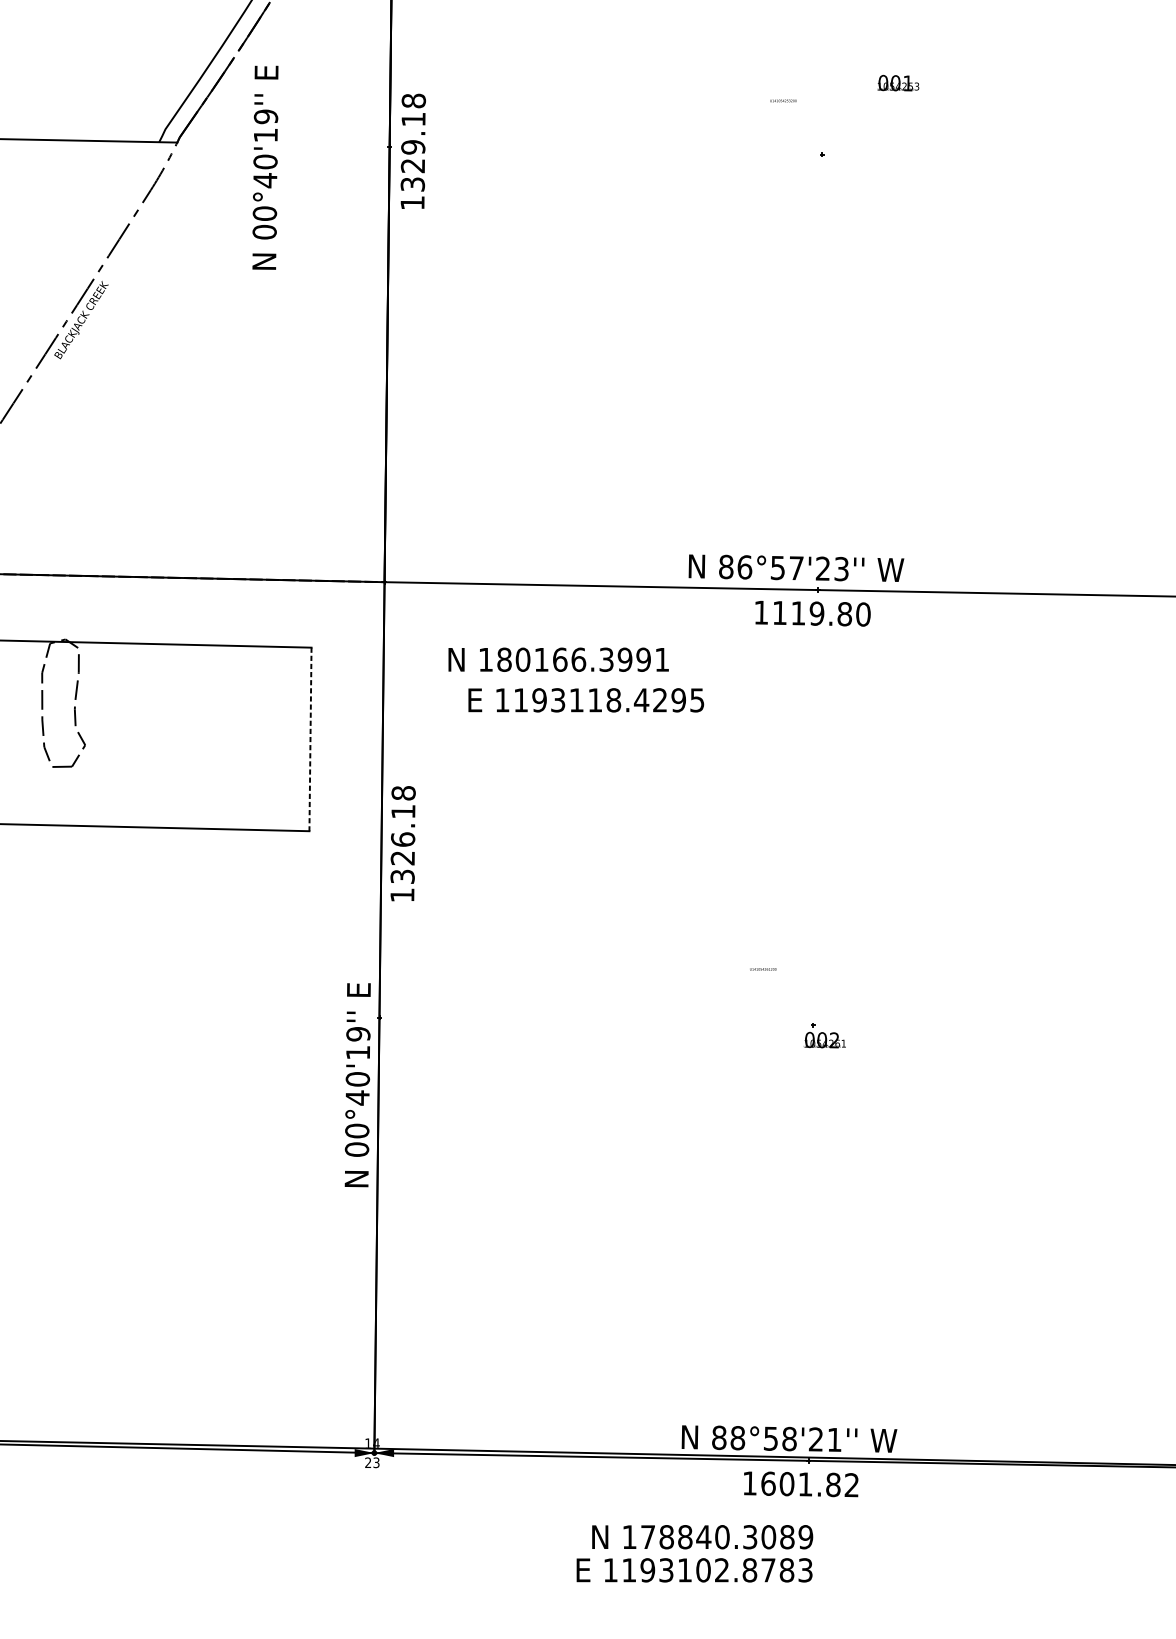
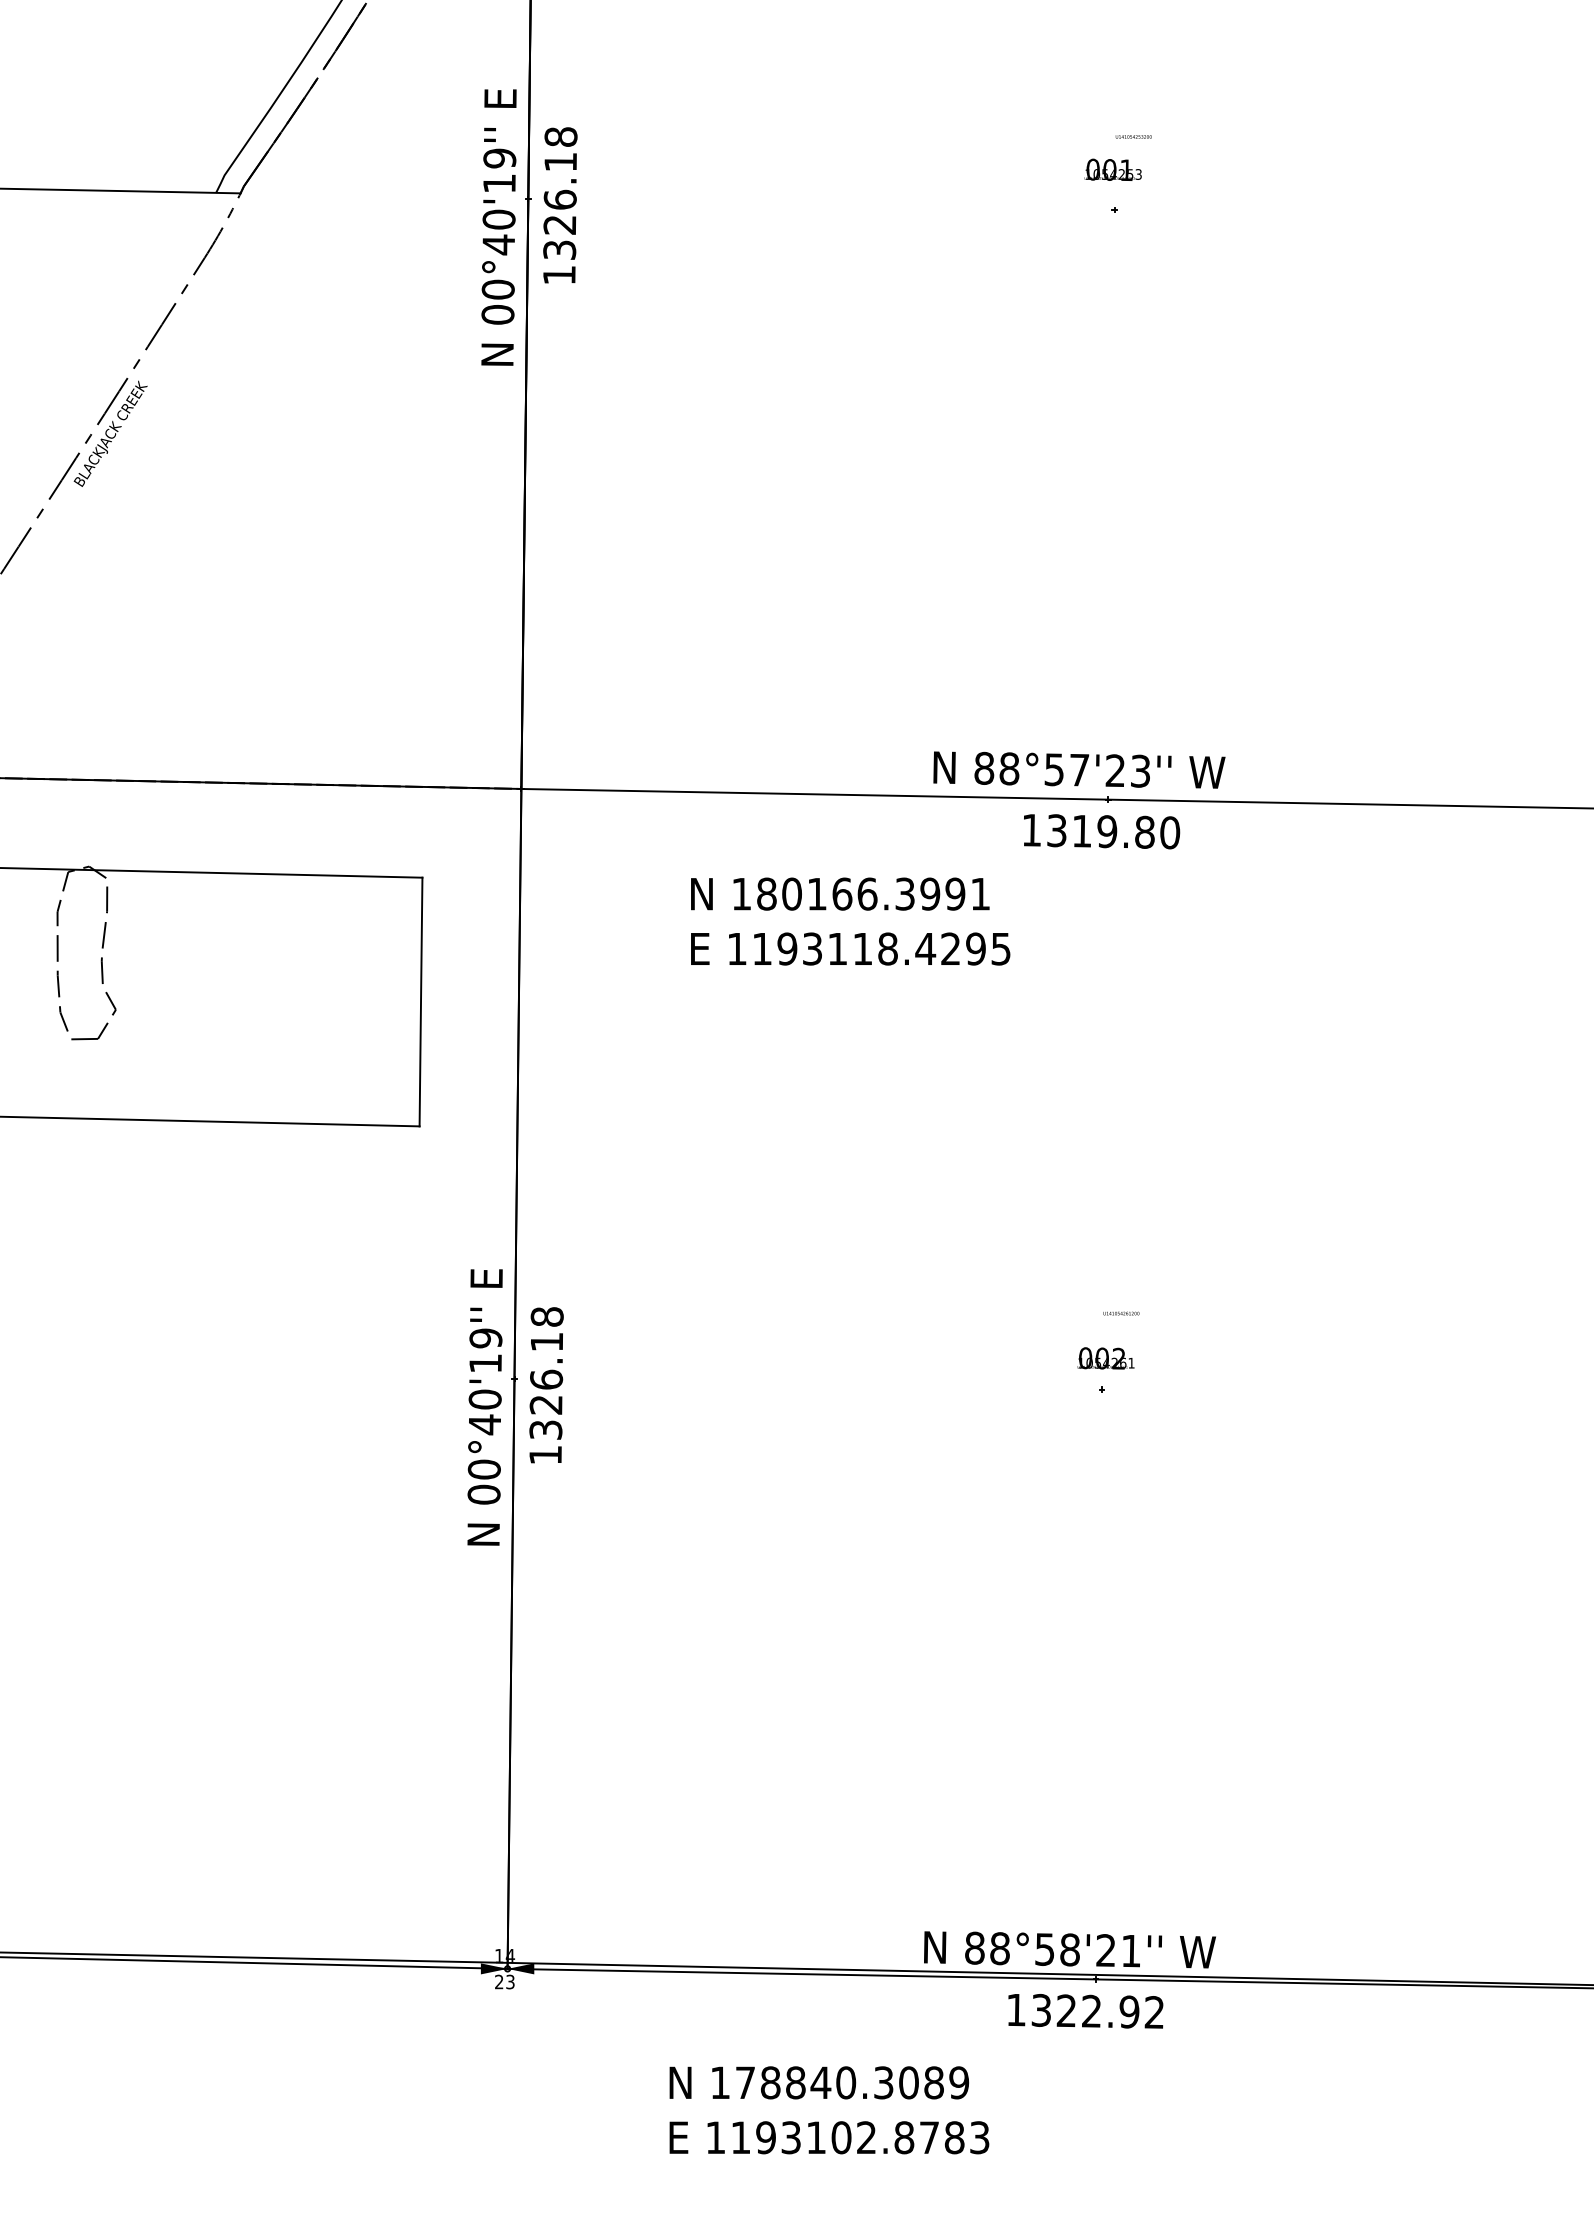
text: (897, 82) -> (1112, 169), moved
text: (783, 100) -> (1133, 136), moved
text: (412, 147) -> (559, 199), 1329.18 -> 1326.18
text: (265, 167) -> (498, 227), moved
text: (744, 567) -> (1009, 768), 86°57'23'' -> 88°57'23''
text: (779, 612) -> (1056, 830), 1119.80 -> 1319.80
text: (558, 659) -> (840, 893), moved
text: (586, 699) -> (850, 948), moved
line: (310, 739) -> (421, 1002), dashed -> solid
text: (403, 843) -> (546, 1385), moved
text: (763, 969) -> (1121, 1313), moved
text: (824, 1040) -> (1105, 1358), moved
text: (357, 1085) -> (484, 1407), moved
text: (800, 1483) -> (1085, 2010), 1601.82 -> 1322.92
text: (702, 1536) -> (819, 2082), moved
text: (694, 1570) -> (829, 2137), moved

